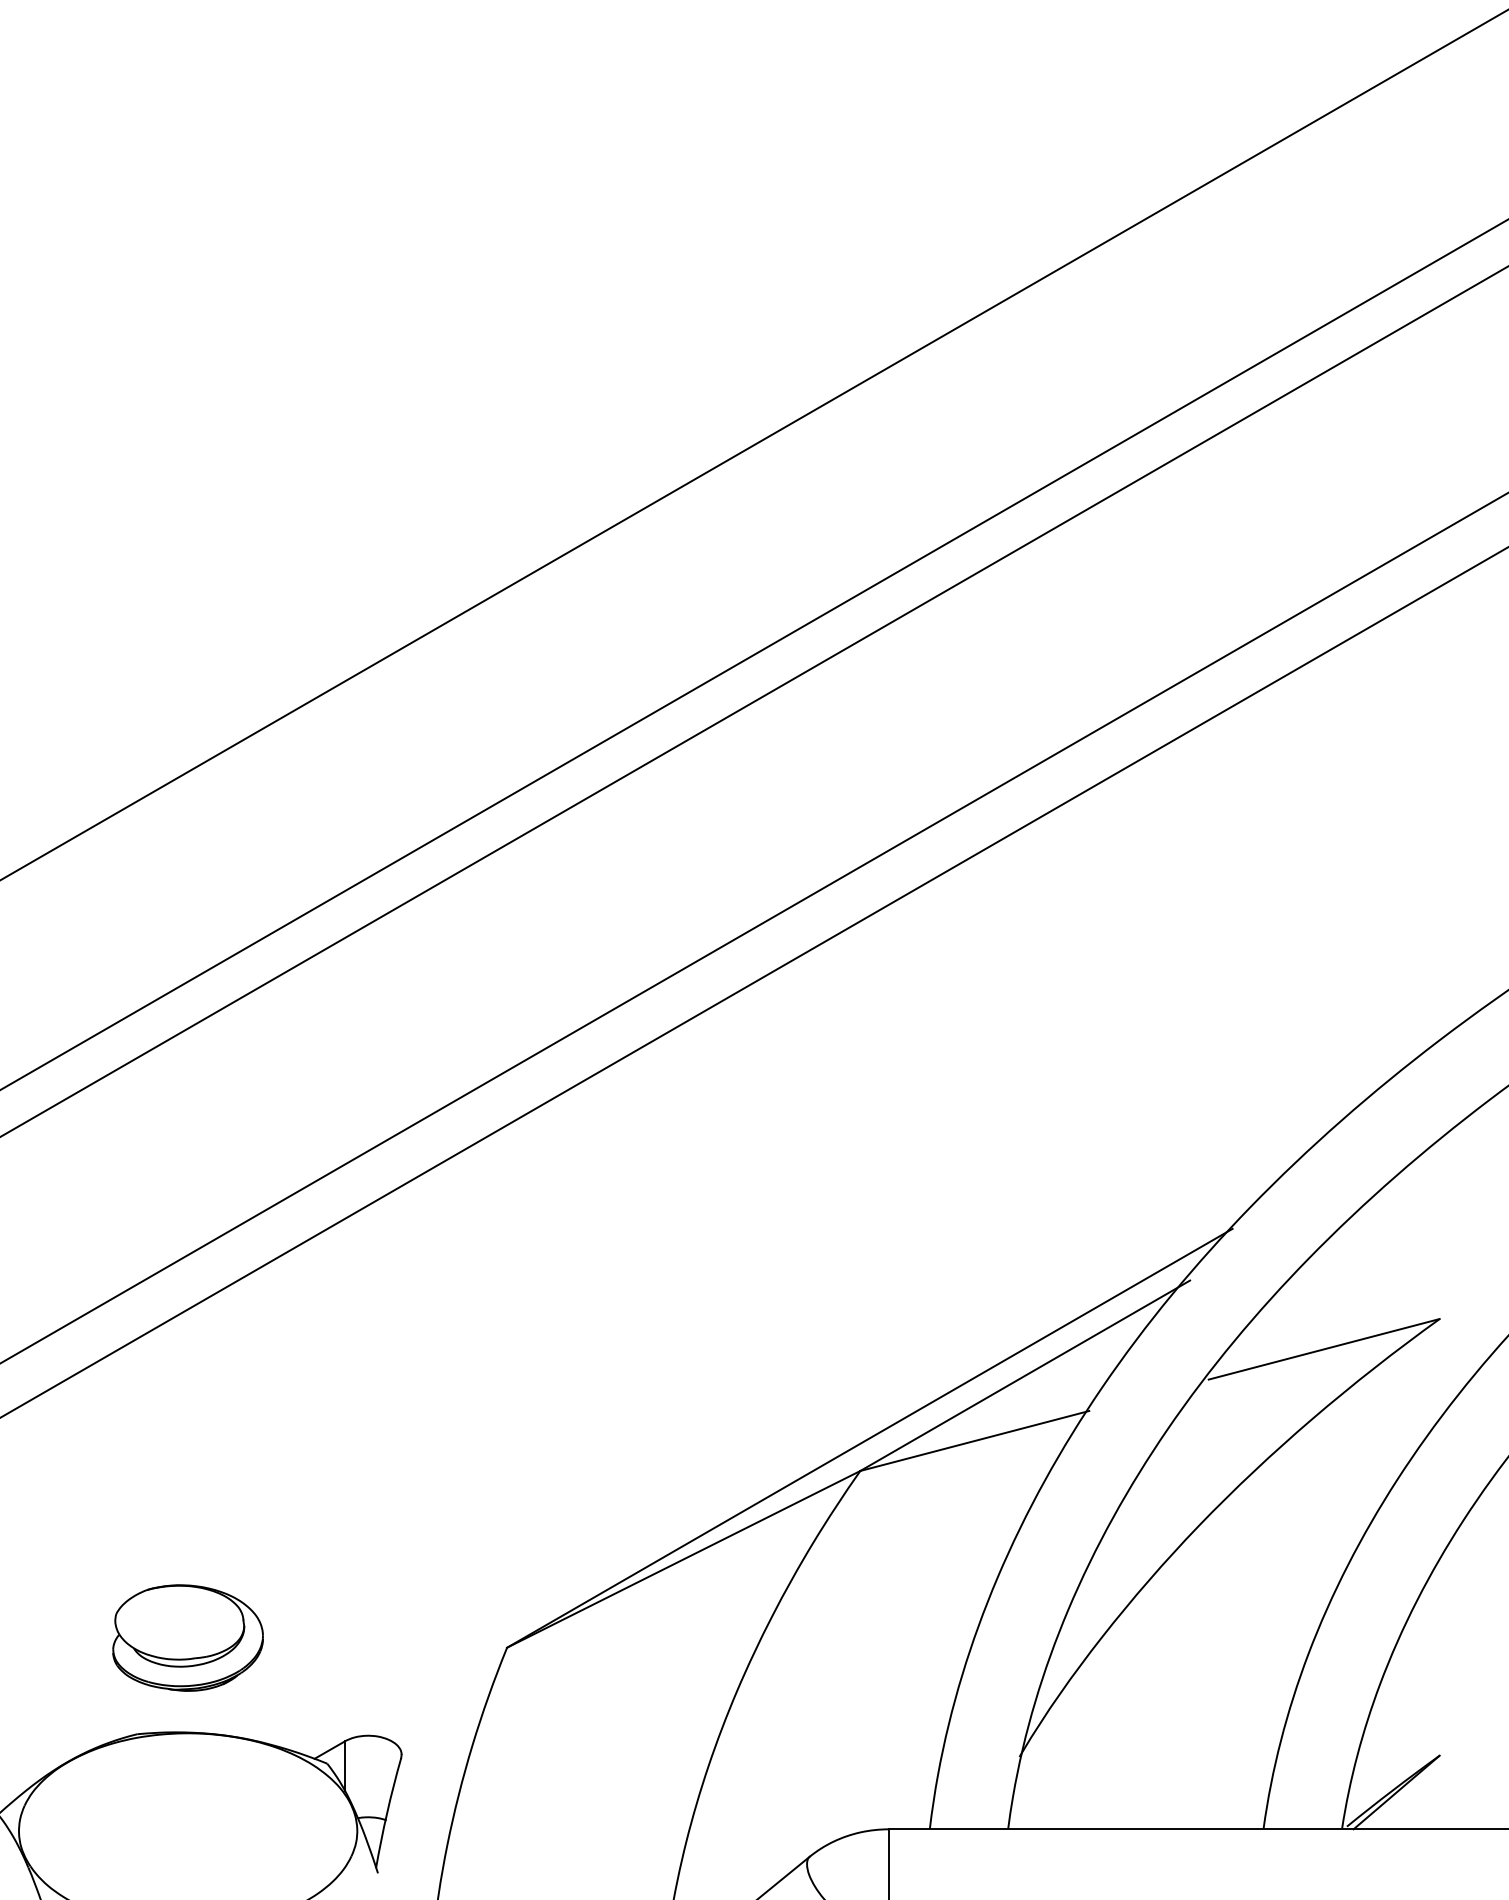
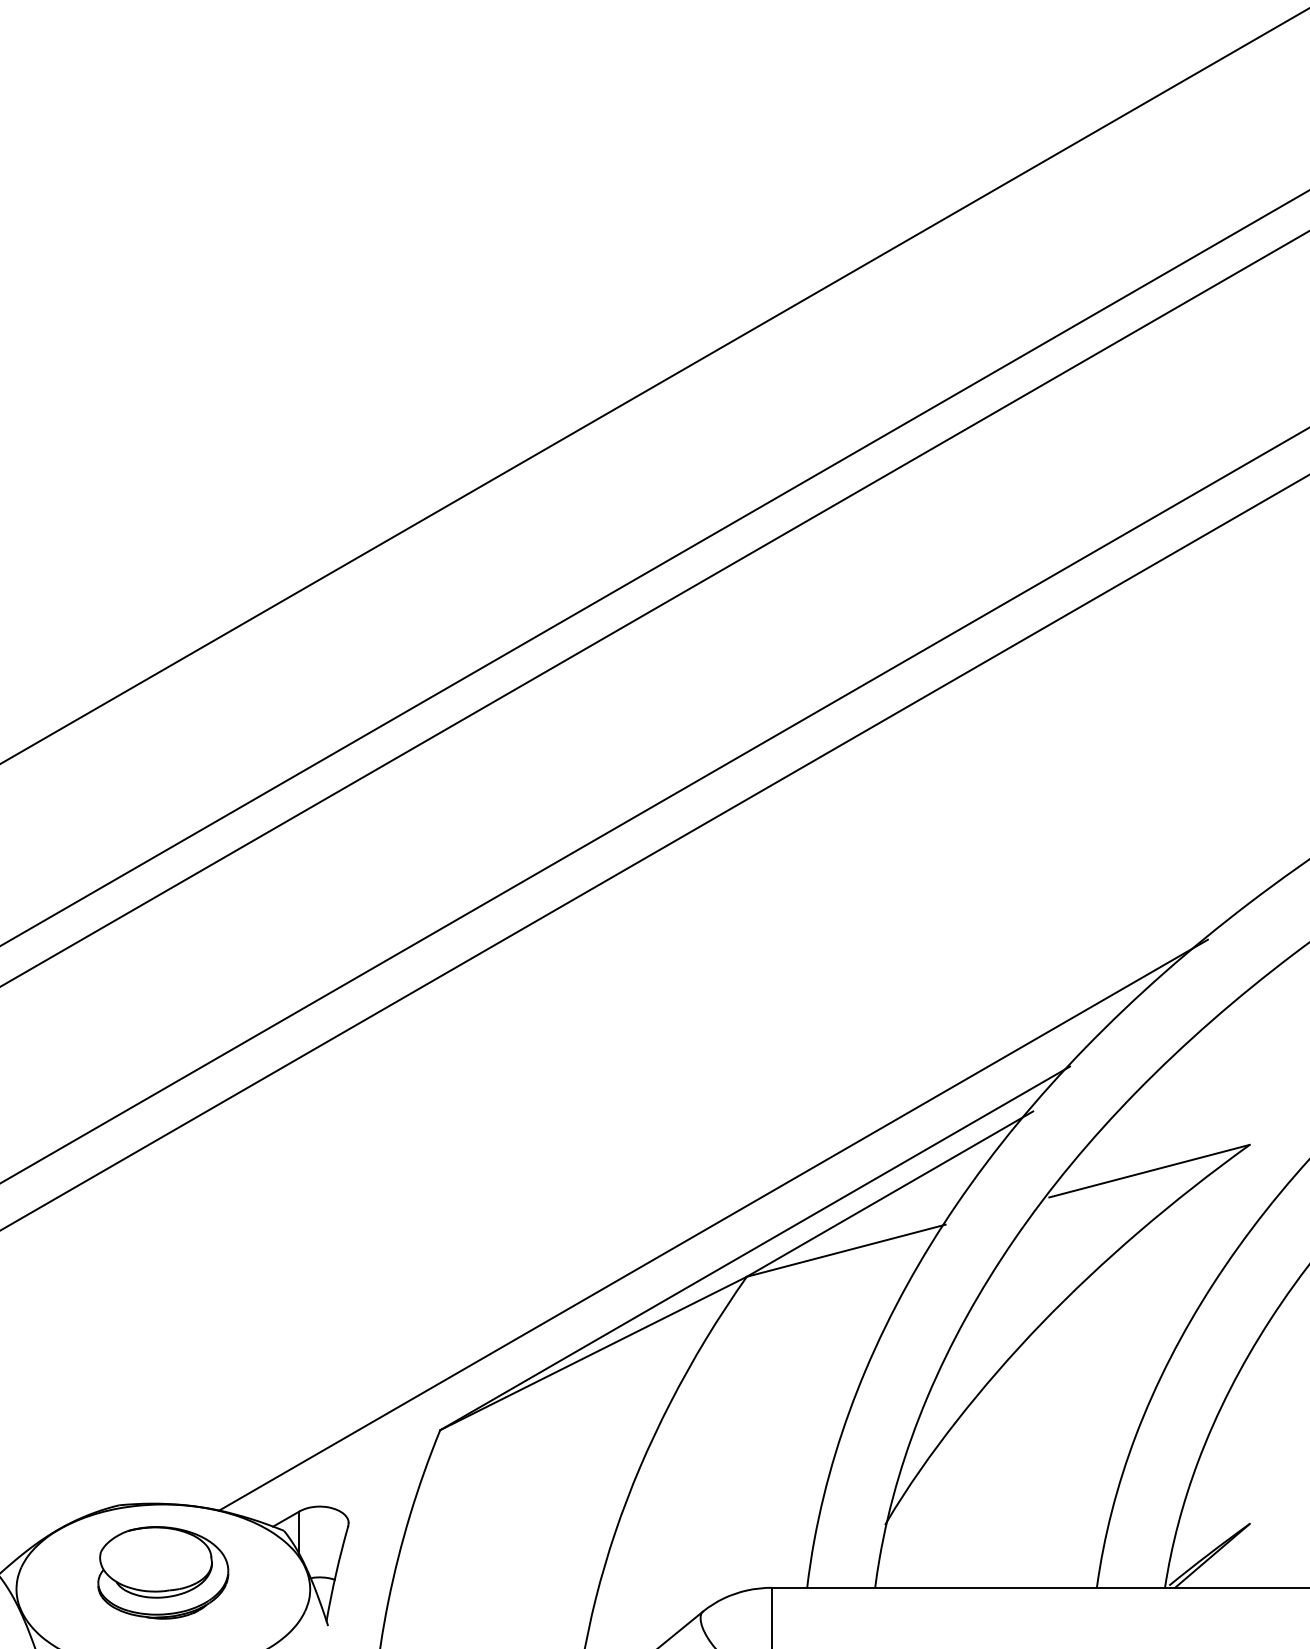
line: (821, 1411) -> (713, 1225), added
part: (187, 1637) -> (162, 1572), moved

